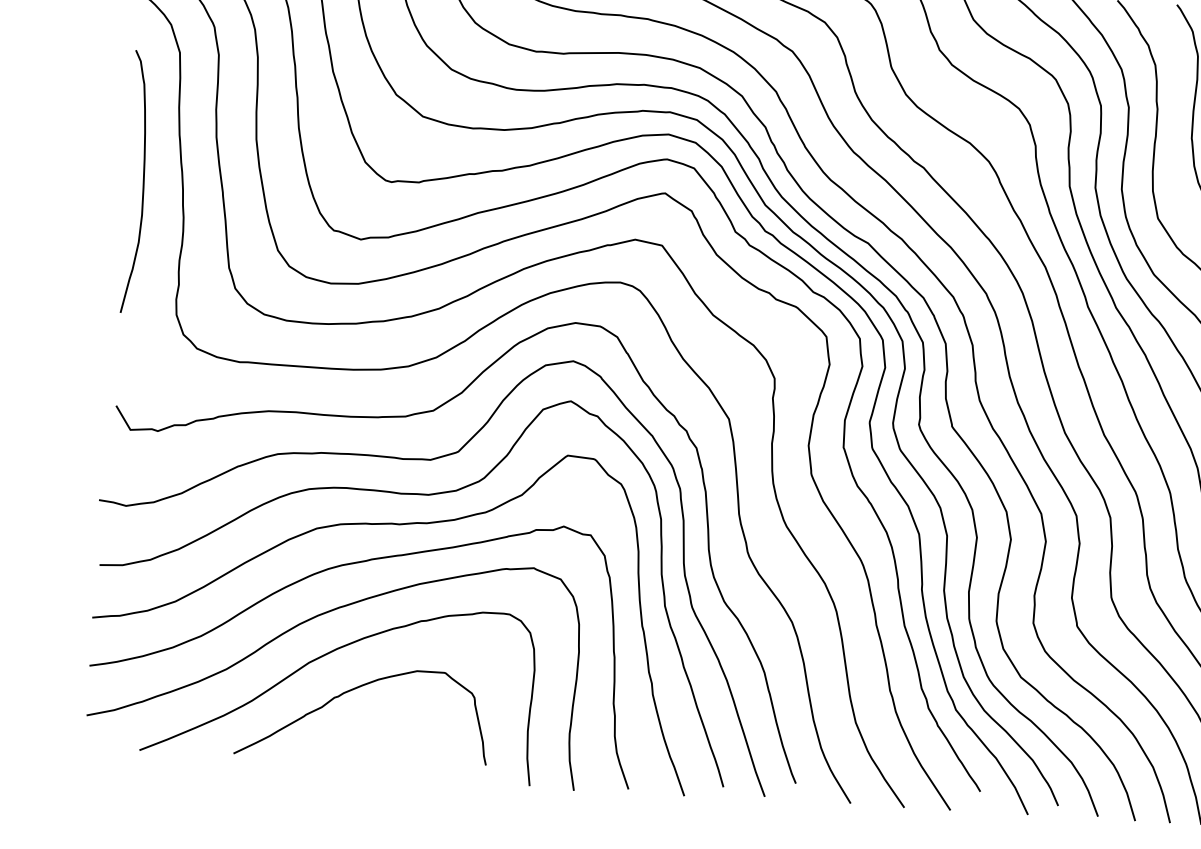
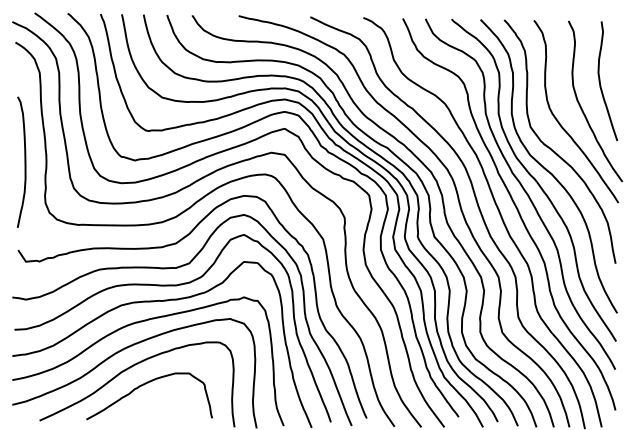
curve: (141, 180) -> (24, 161), moved

